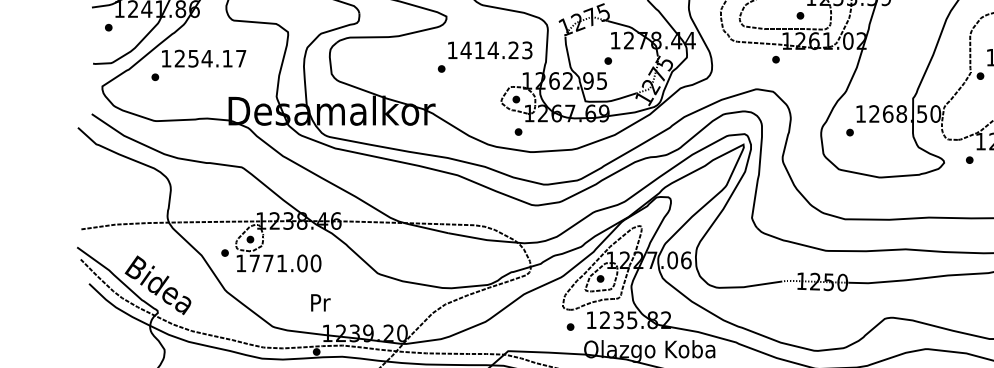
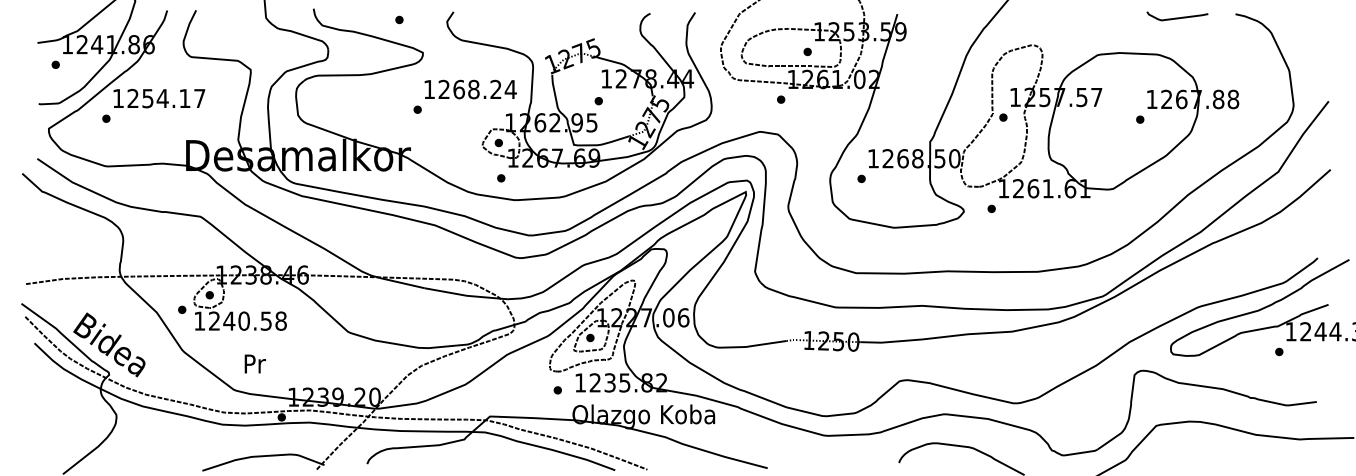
text: (496, 50) -> (477, 89), 1414.23 -> 1268.24
text: (285, 262) -> (247, 320), 1771.00 -> 1240.58
text: (320, 302) -> (254, 363), moved

